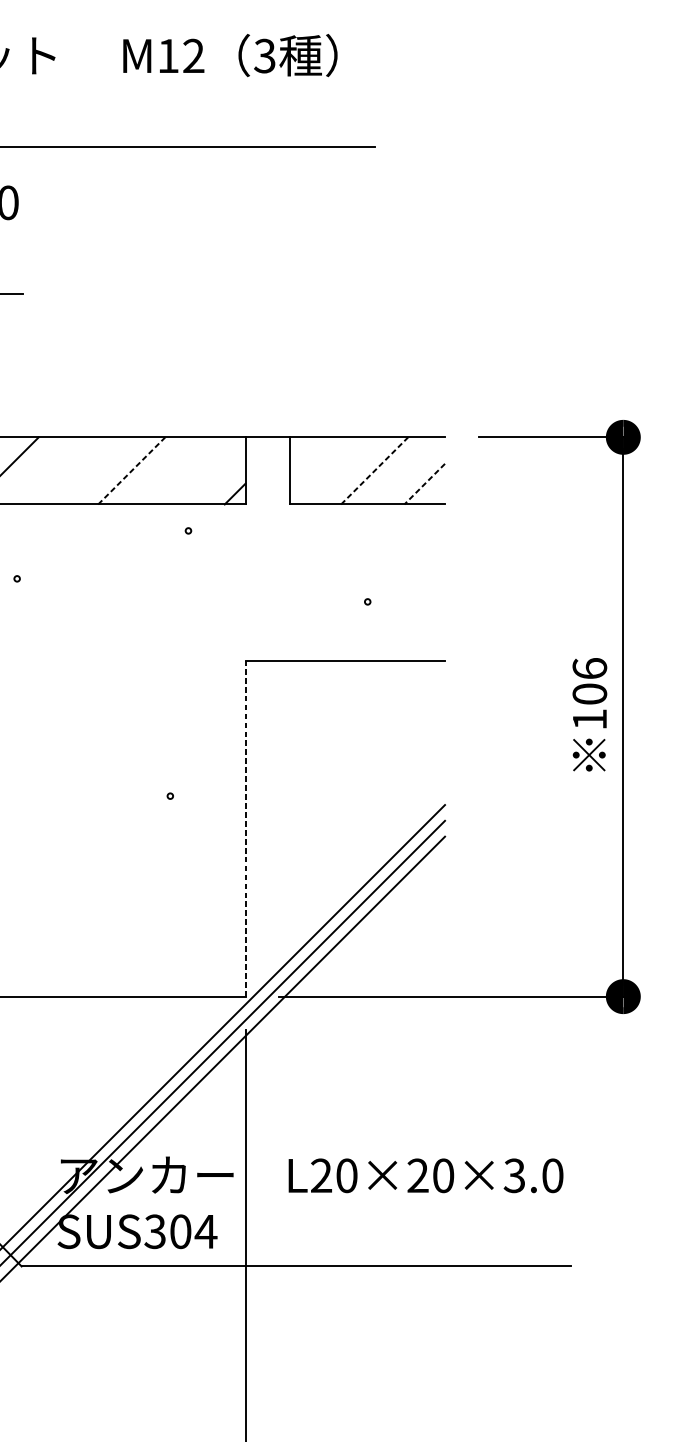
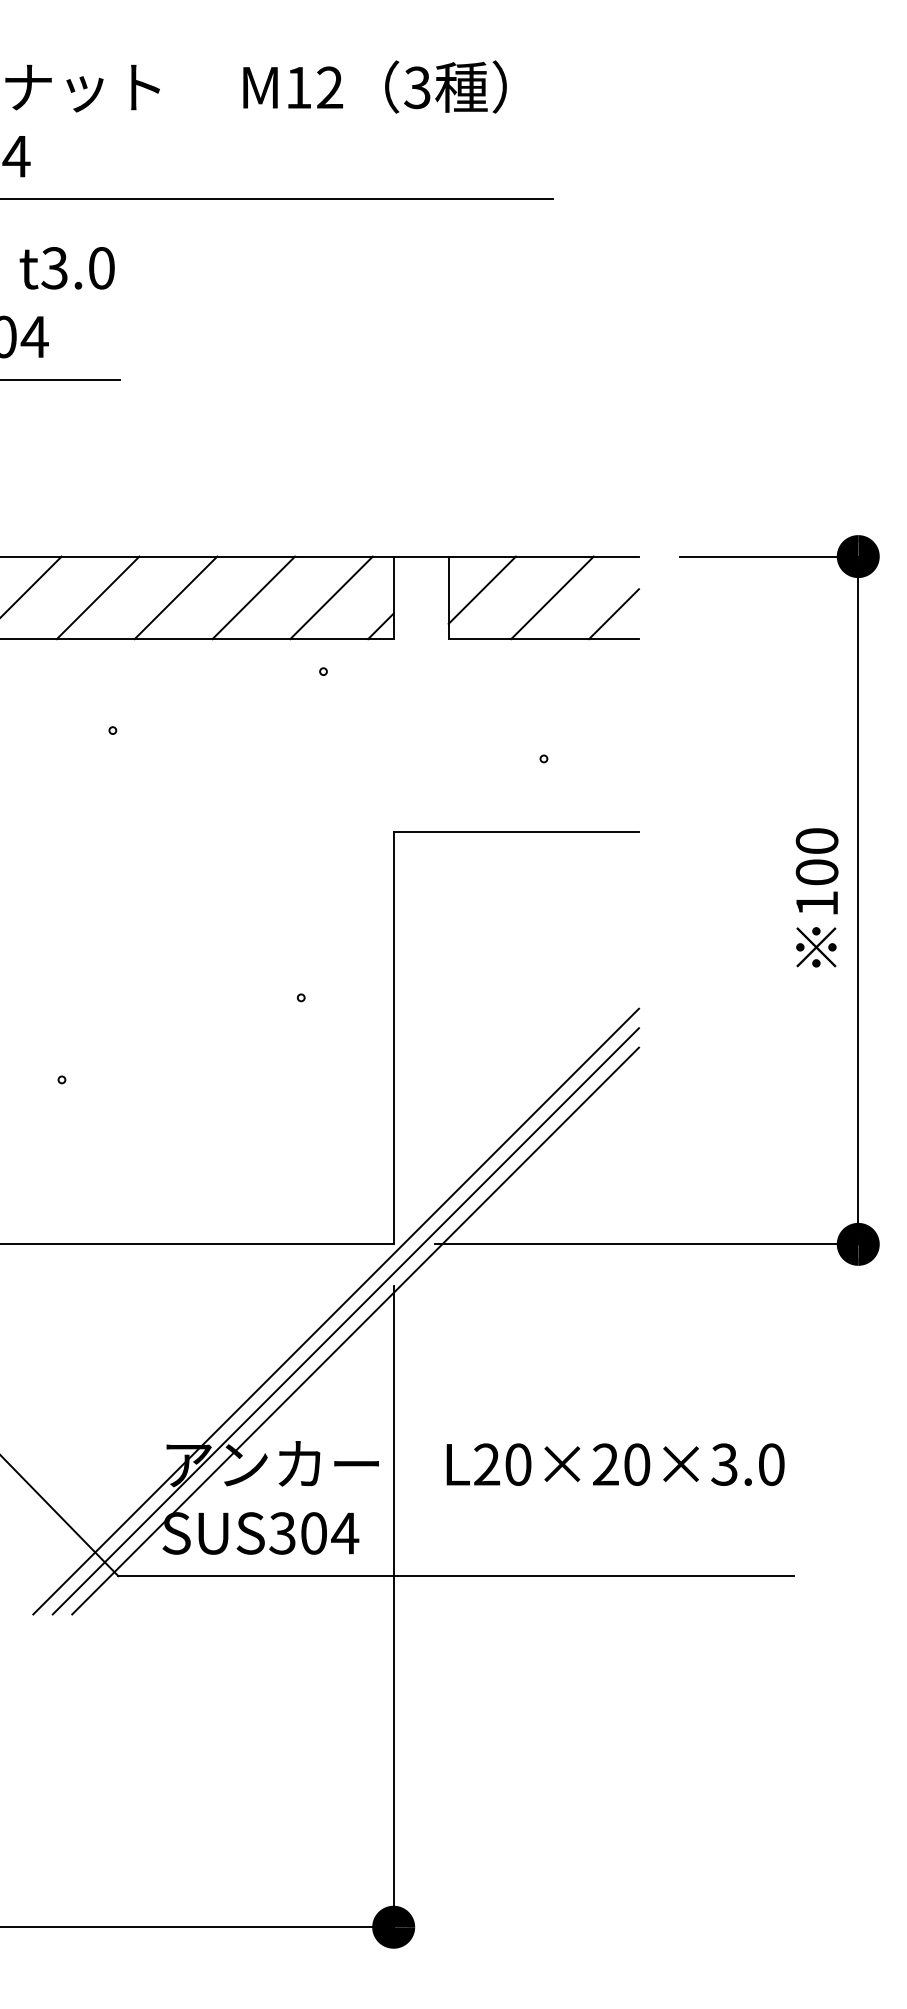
line: (316, 464) -> (481, 589), added
line: (68, 470) -> (175, 597), added
line: (132, 470) -> (254, 597), dashed -> solid
line: (194, 470) -> (331, 597), added
line: (374, 470) -> (552, 597), dashed -> solid
line: (424, 484) -> (613, 614), dashed -> solid
text: (589, 668) -> (816, 840), 106 -> 100
line: (245, 828) -> (393, 1037), dashed -> solid

